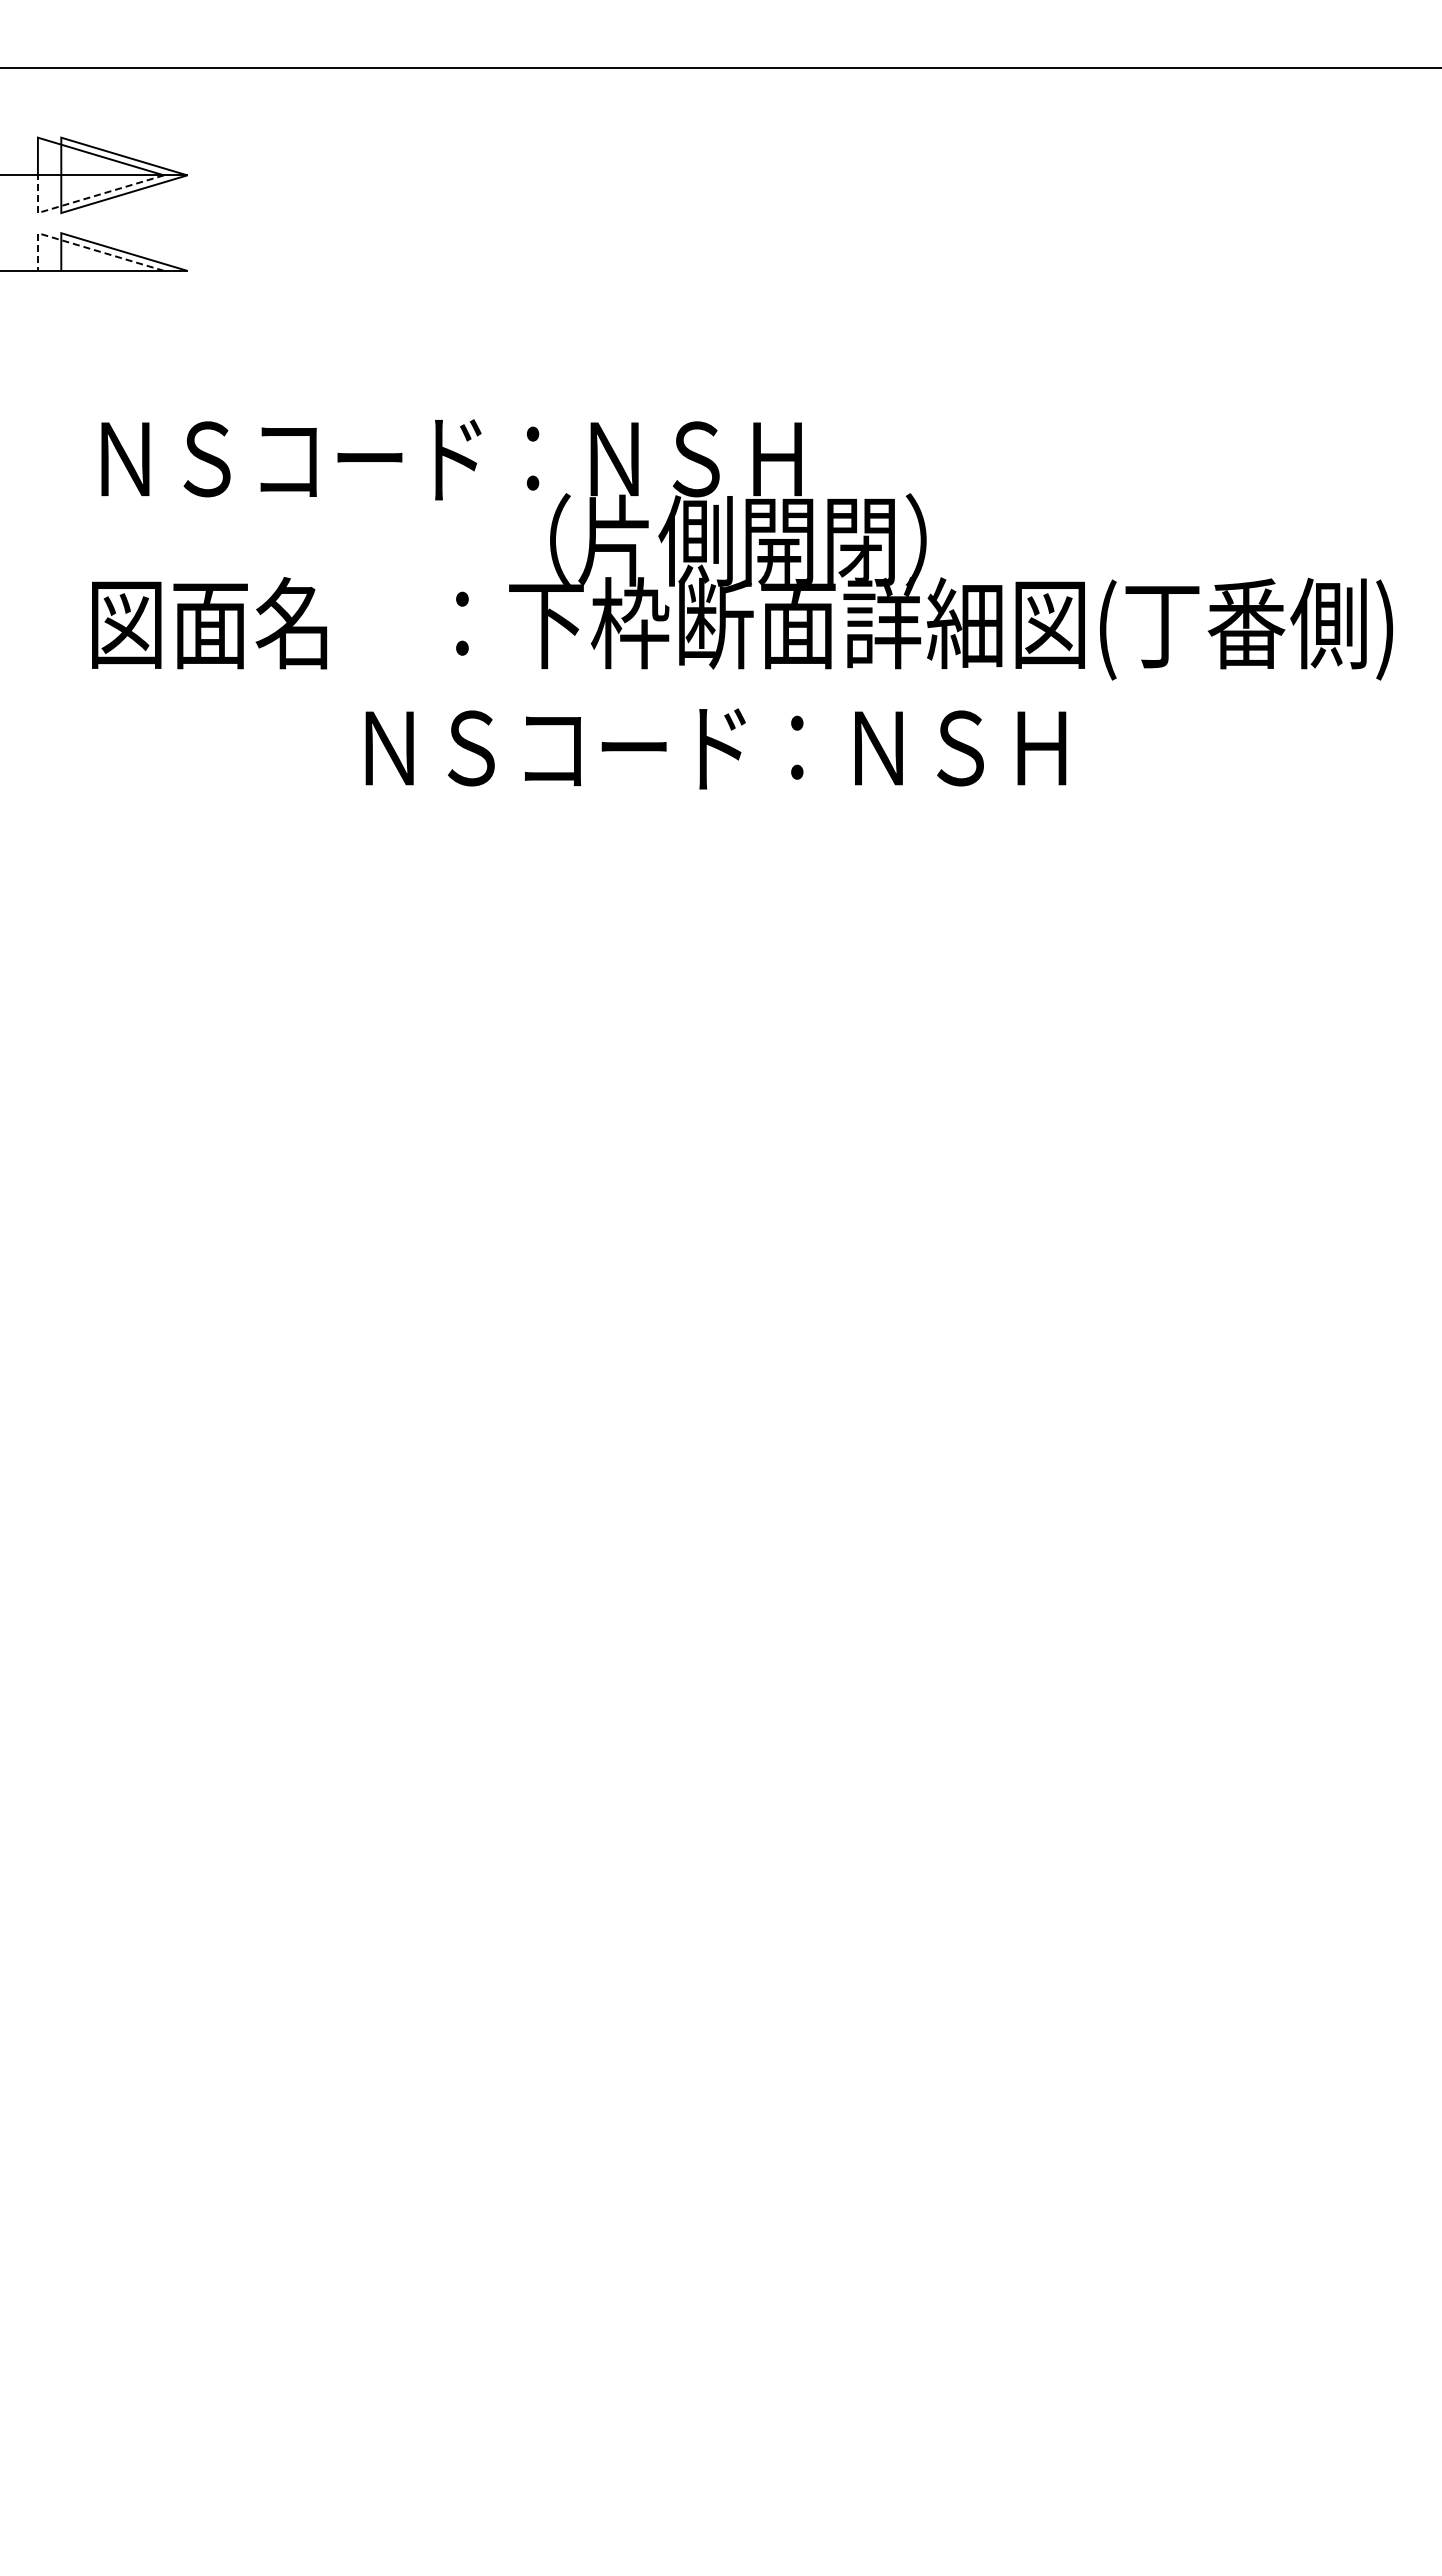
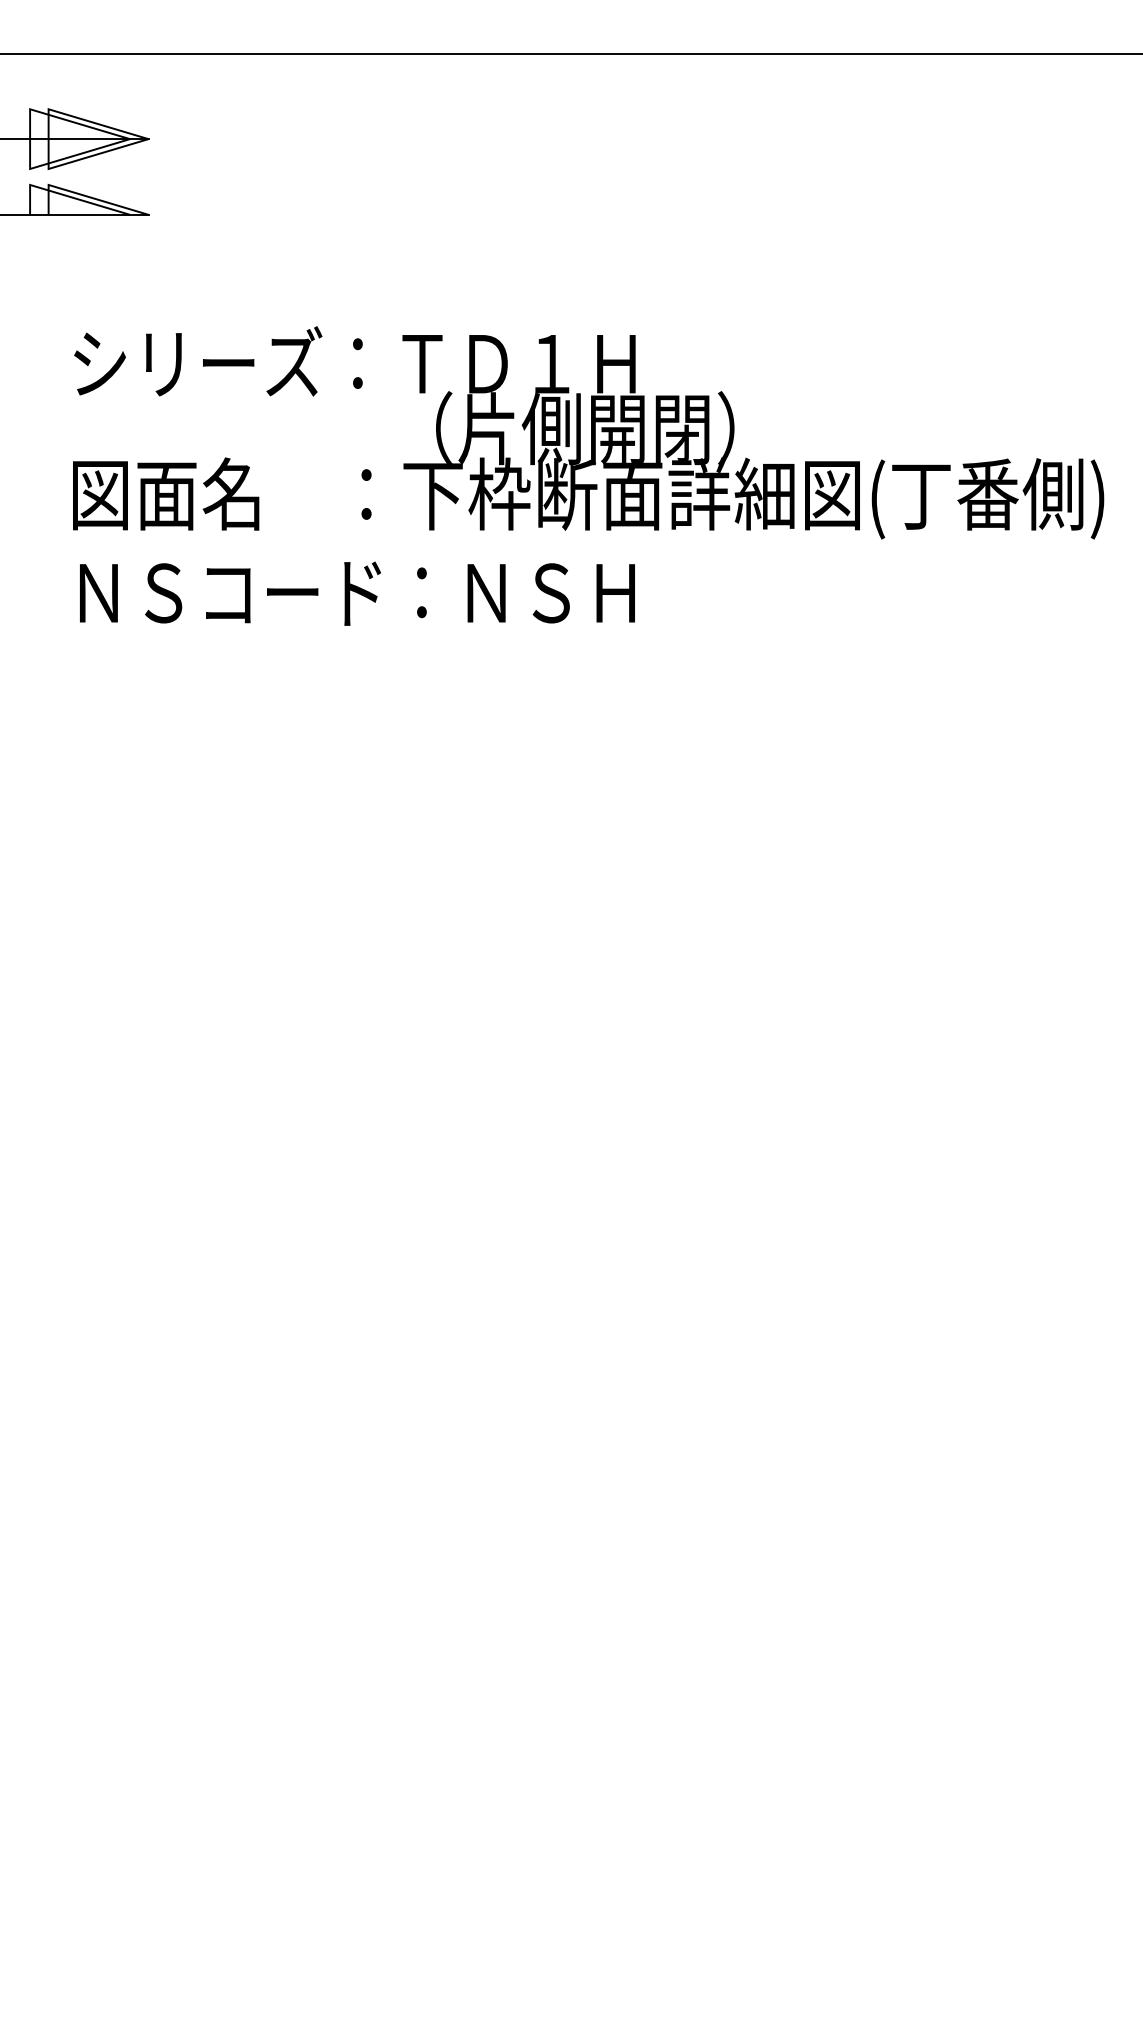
line: (81, 199) -> (64, 158), dashed -> solid
line: (81, 246) -> (64, 195), dashed -> solid
text: (406, 455) -> (322, 361), ＮＳコード：ＮＳＨ -> シリーズ：ＴＤ１Ｈ
text: (715, 748) -> (357, 593), moved

